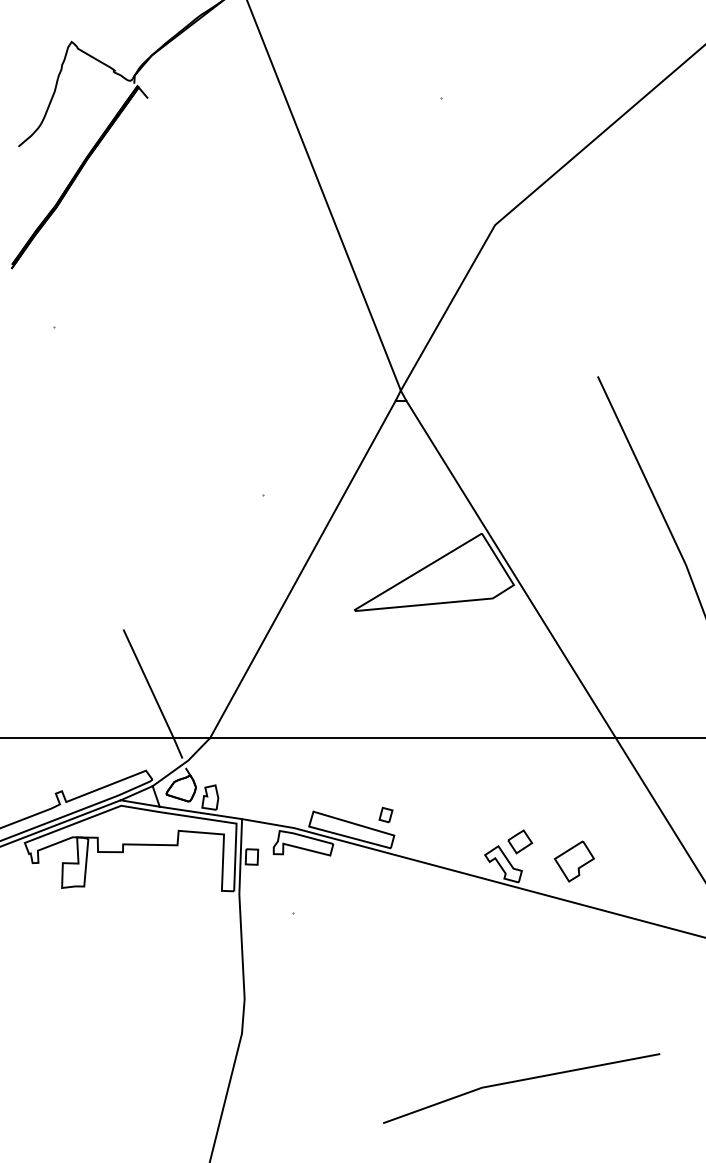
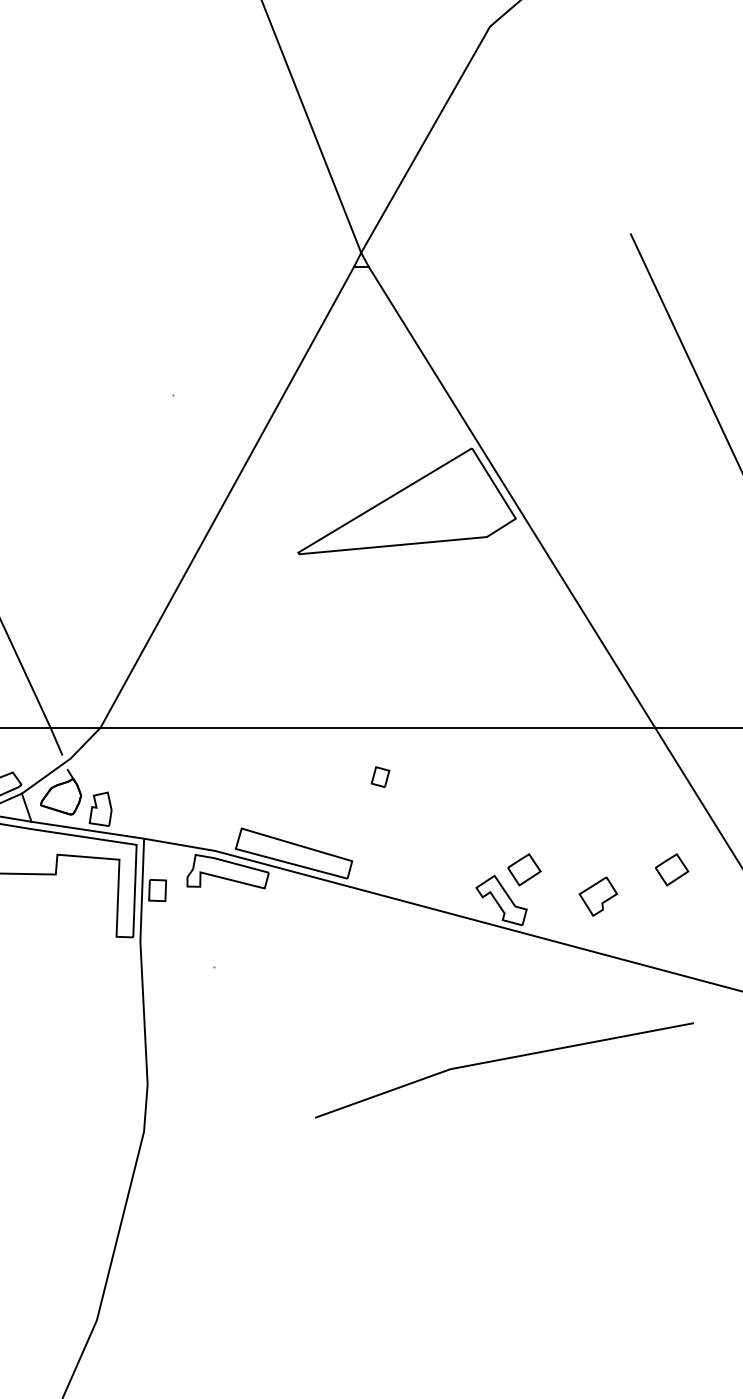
part: (385, 814) -> (379, 776), moved
part: (628, 841) -> (672, 869), added
part: (573, 861) -> (597, 896), size x0.7
line: (521, 1081) -> (504, 1060), moved

